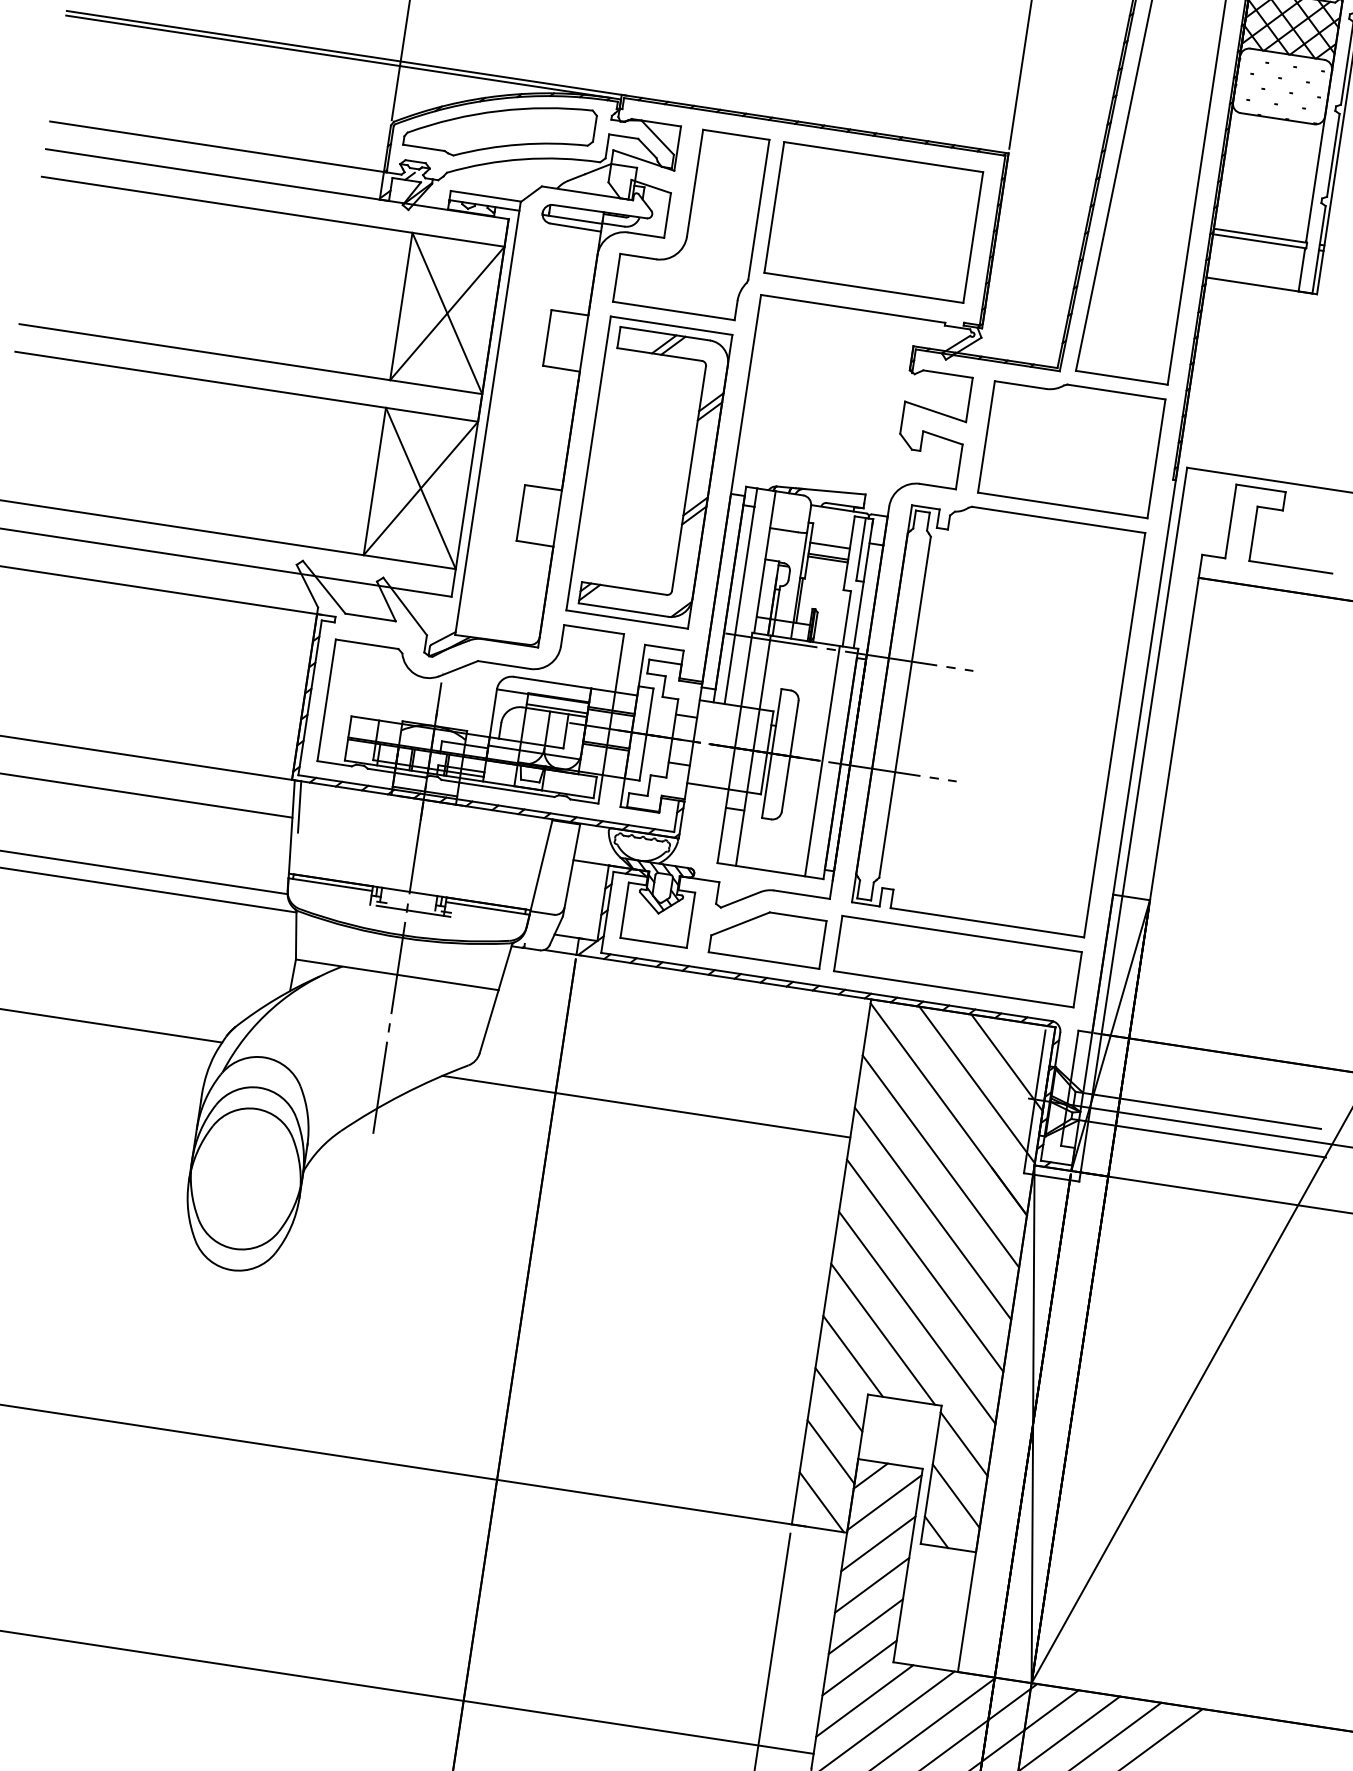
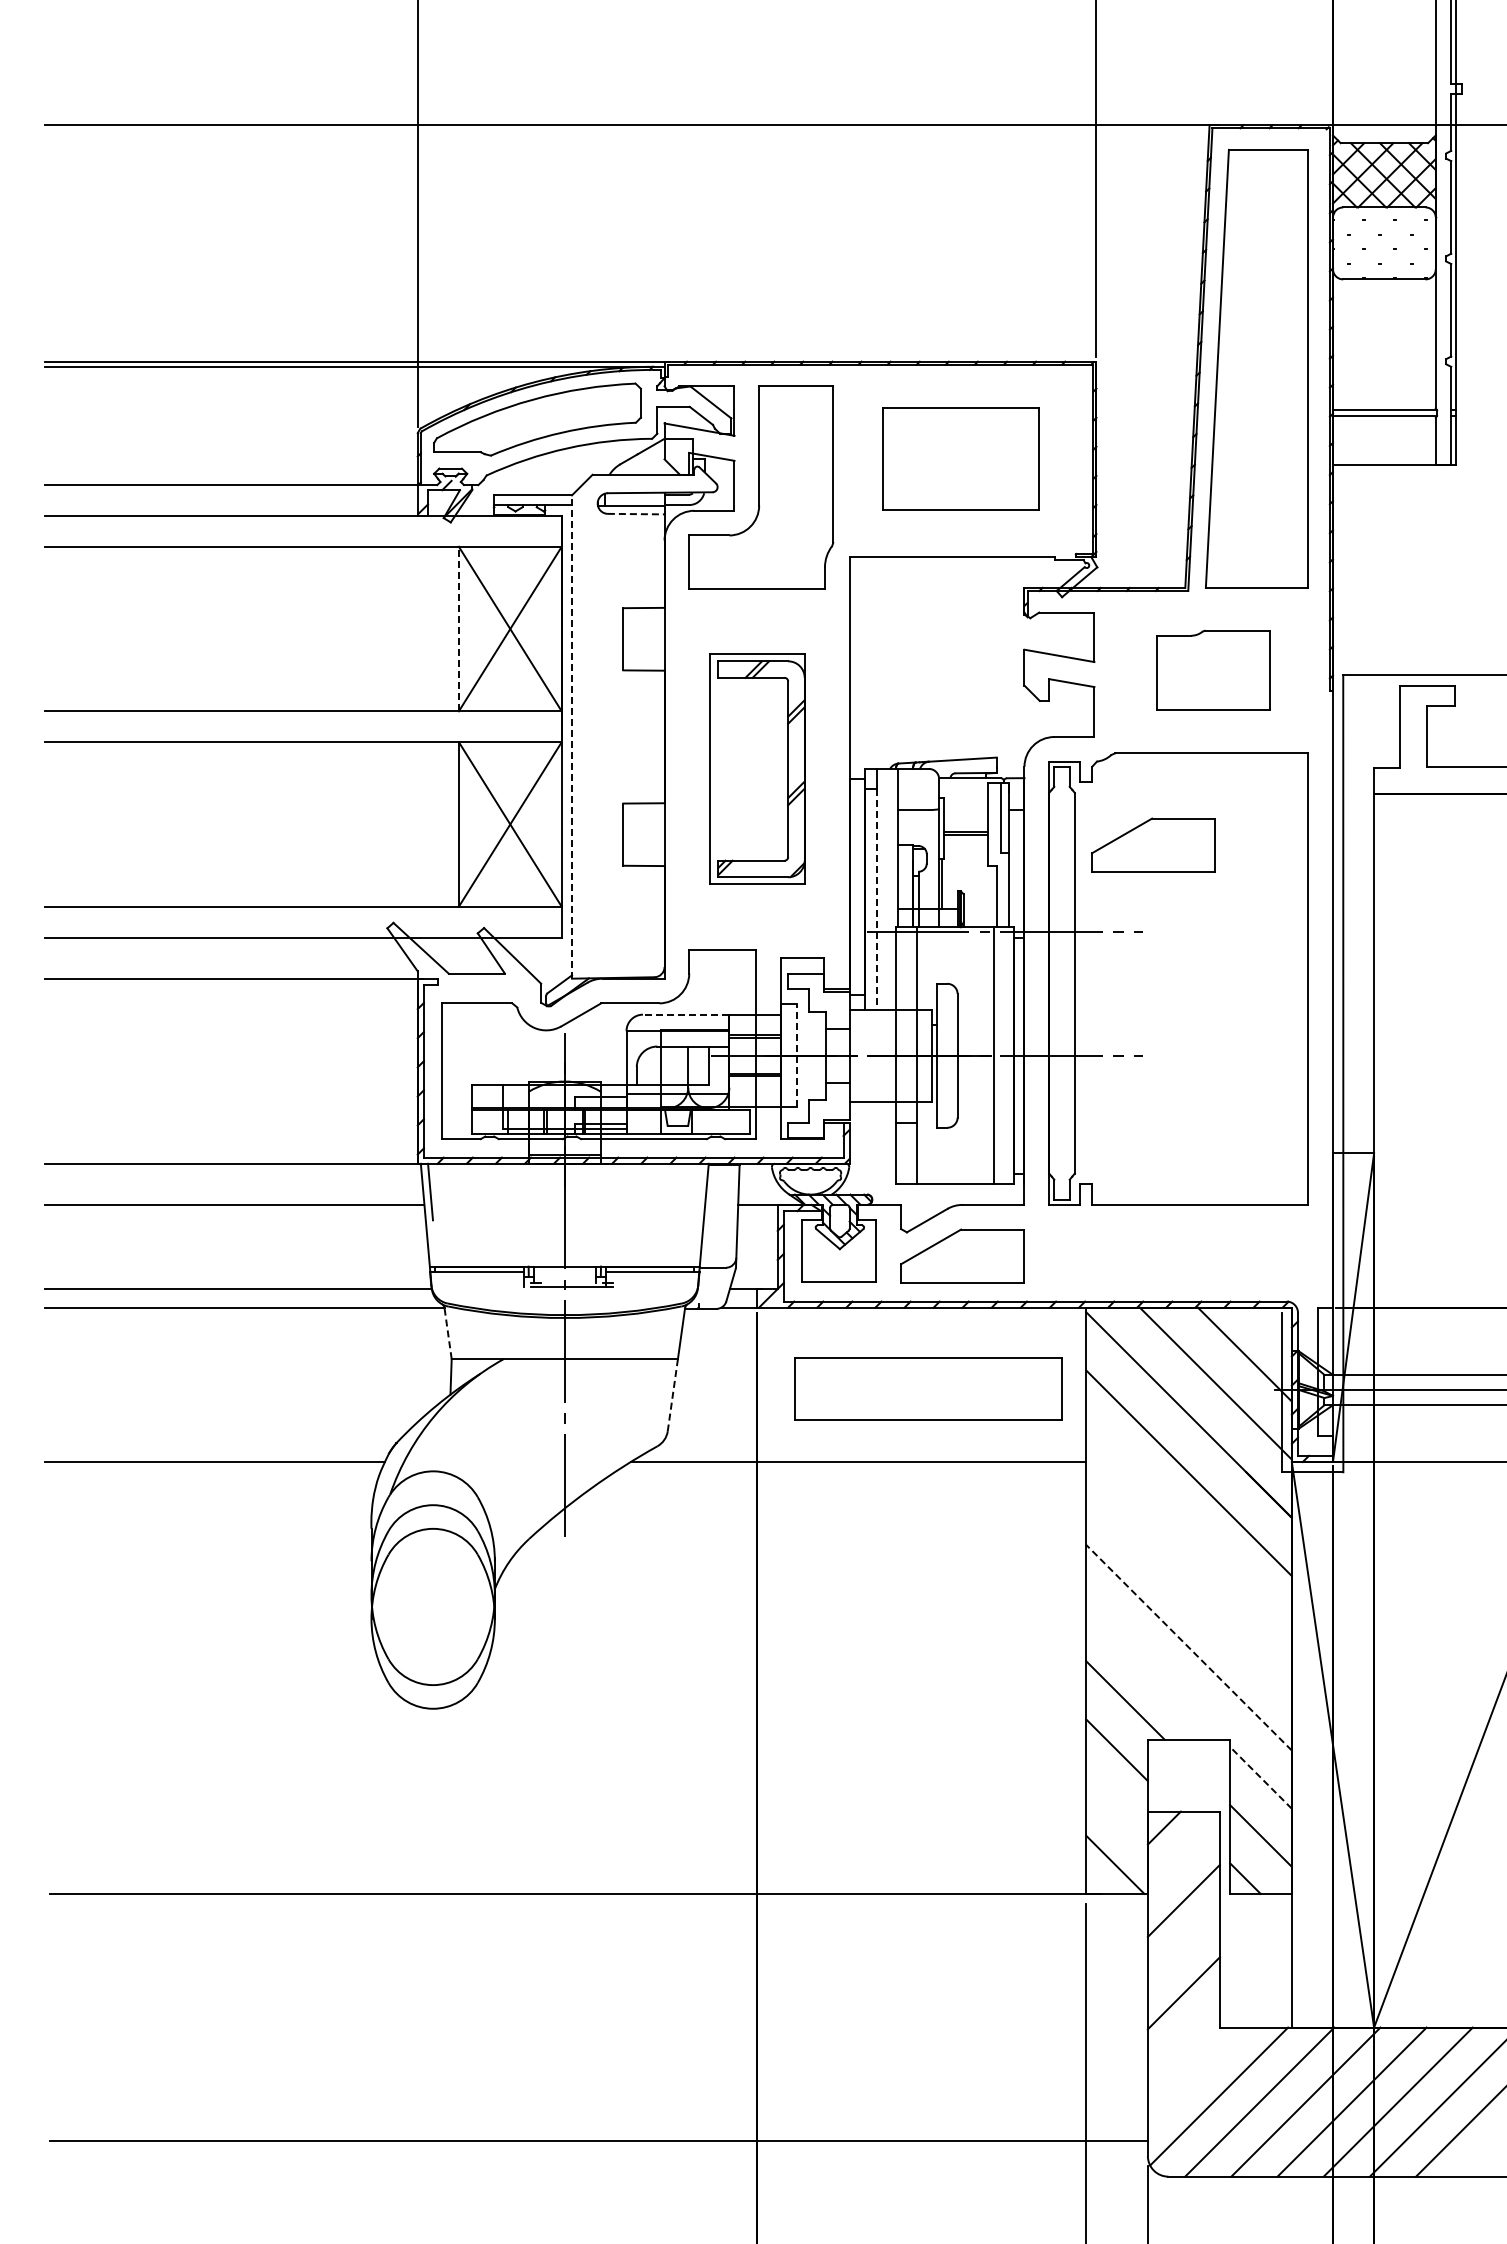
part: (873, 221) -> (960, 458), size x0.7
line: (575, 227) -> (636, 514), solid -> dashed
line: (401, 305) -> (458, 628), solid -> dashed
line: (488, 419) -> (572, 737), solid -> dashed
part: (1071, 445) -> (1213, 670), size x0.6
part: (649, 471) -> (757, 768), size x0.7
line: (830, 545) -> (966, 819), removed
part: (994, 593) -> (1153, 844), added
line: (739, 606) -> (877, 900), solid -> dashed
line: (552, 682) -> (685, 1014), solid -> dashed
line: (557, 708) -> (695, 1042), removed
line: (646, 734) -> (797, 1055), solid -> dashed
line: (296, 936) -> (448, 1333), solid -> dashed
part: (957, 960) -> (928, 1388), moved
line: (488, 1021) -> (672, 1395), solid -> dashed
line: (932, 1213) -> (1188, 1531), removed
line: (924, 1265) -> (1188, 1589), removed
line: (916, 1317) -> (1188, 1647), solid -> dashed
line: (883, 1334) -> (1154, 1671), removed
line: (963, 1443) -> (1260, 1777), solid -> dashed
line: (830, 1452) -> (1116, 1808), removed
line: (884, 1502) -> (1183, 1854), removed
line: (871, 1585) -> (1183, 1947), removed
line: (859, 1668) -> (1183, 2039), removed
line: (864, 1700) -> (1194, 2074), removed

